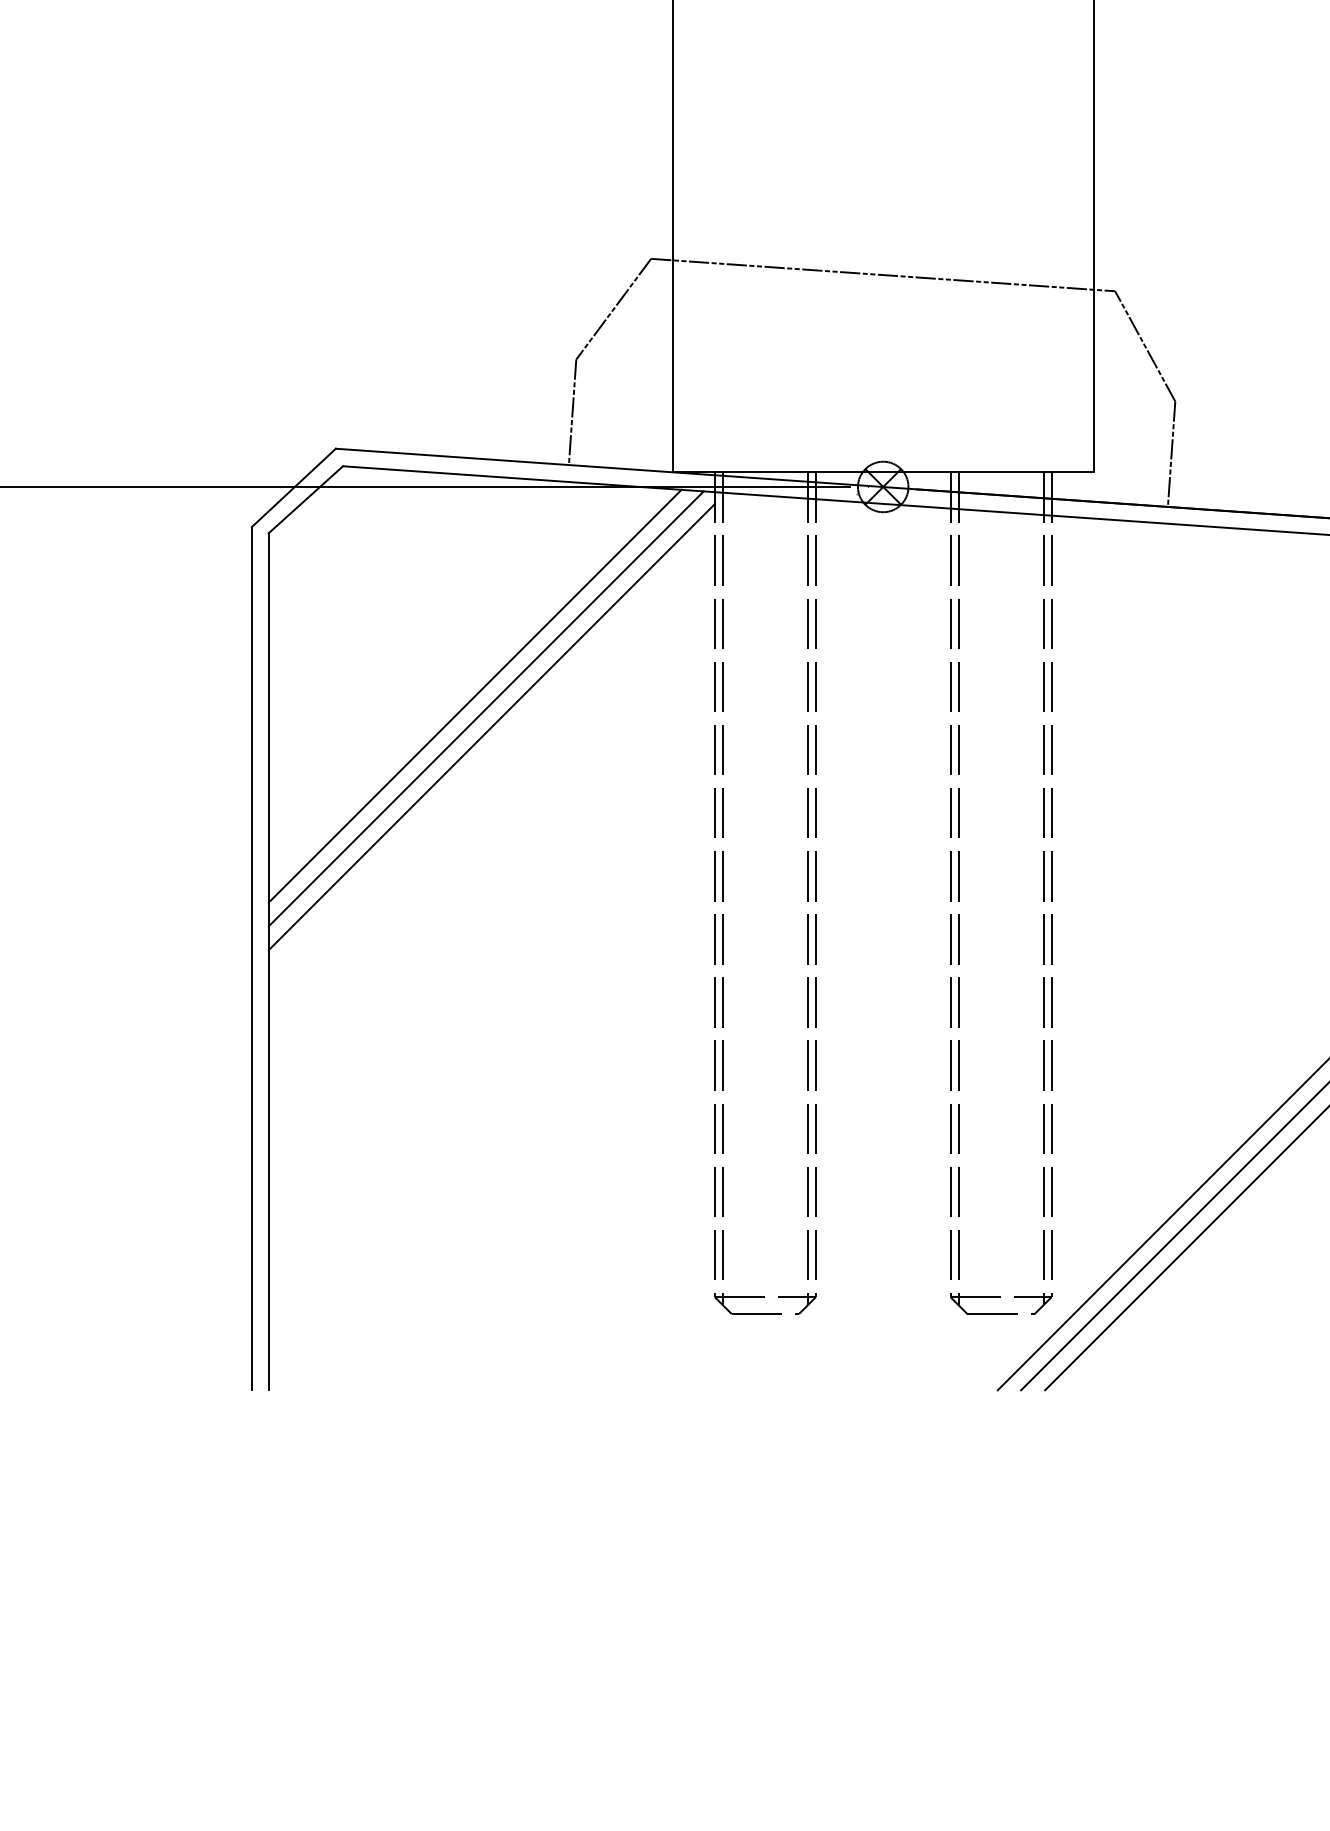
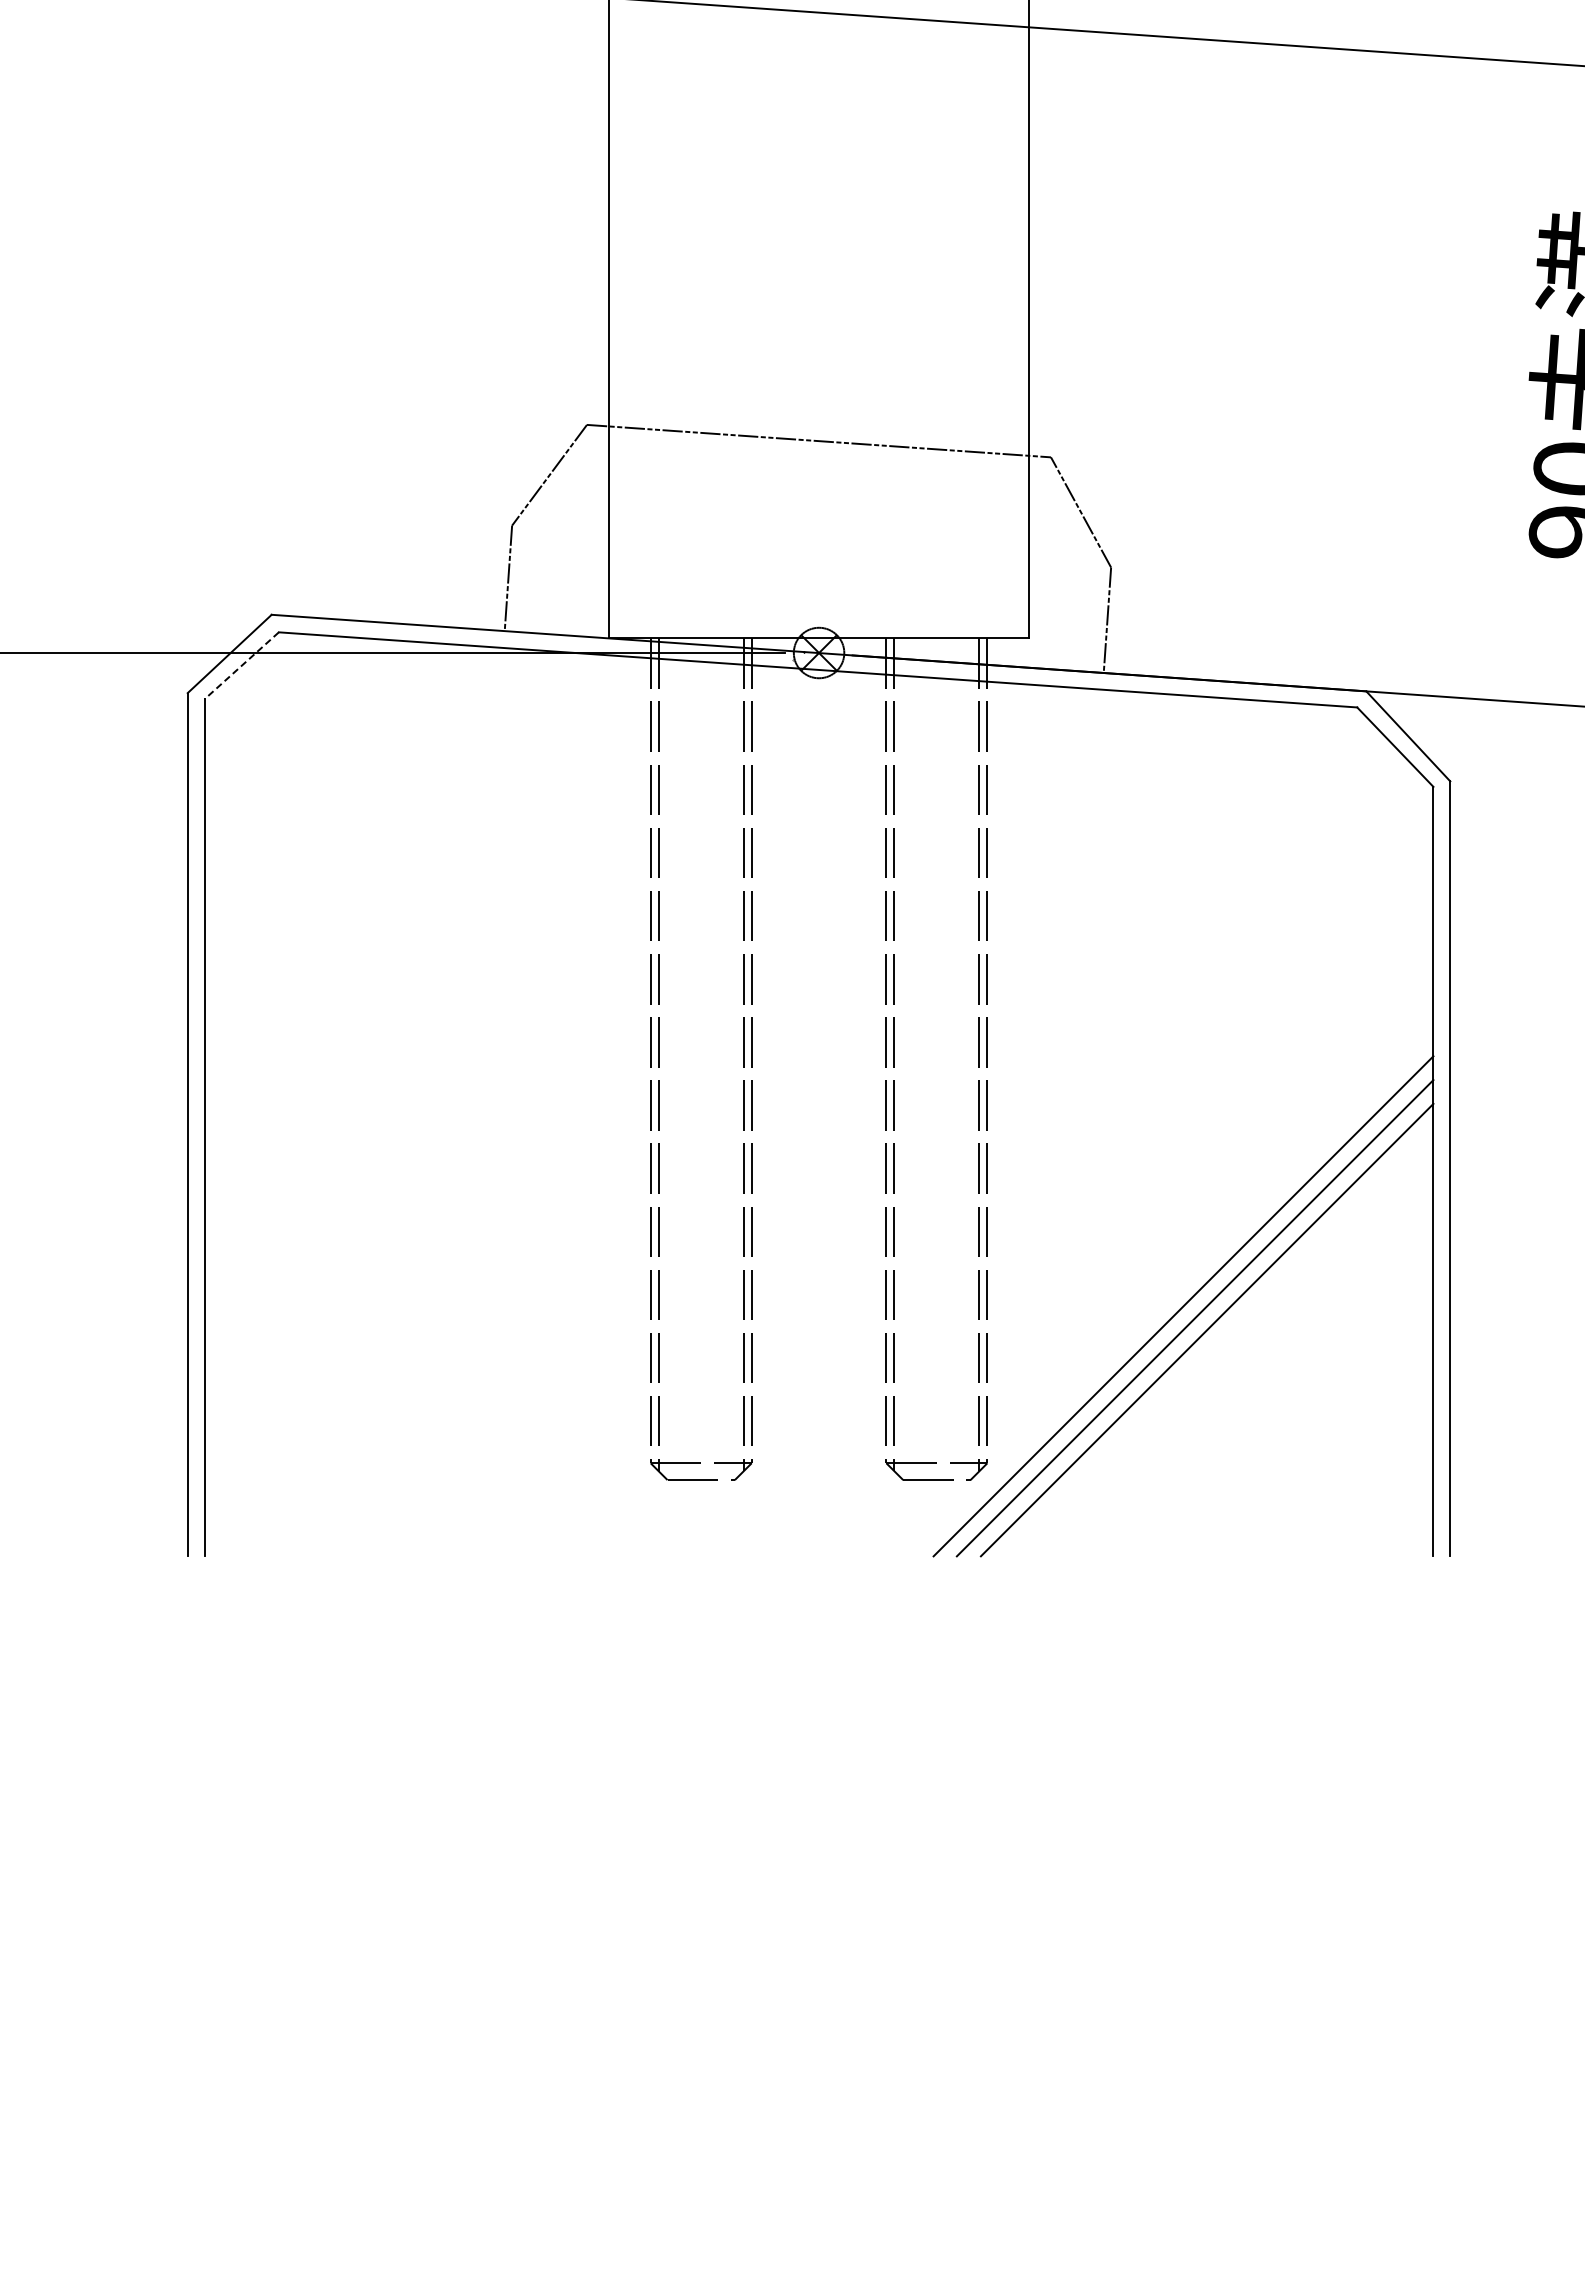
line: (305, 500) -> (241, 666), solid -> dashed
line: (474, 695) -> (410, 861), removed
line: (485, 708) -> (421, 874), removed
line: (491, 727) -> (427, 893), removed

